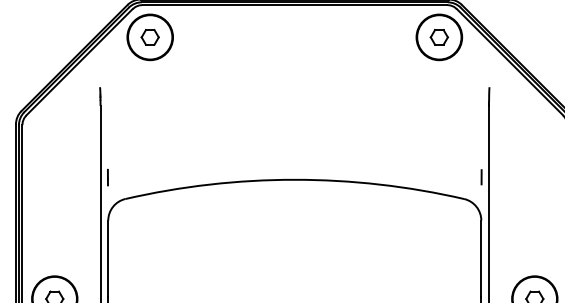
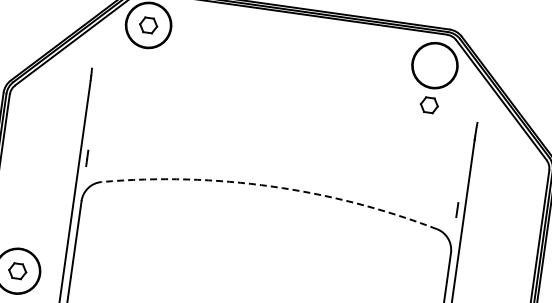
part: (438, 37) -> (428, 105), moved
arc: (294, 179) -> (271, 186), solid -> dashed

